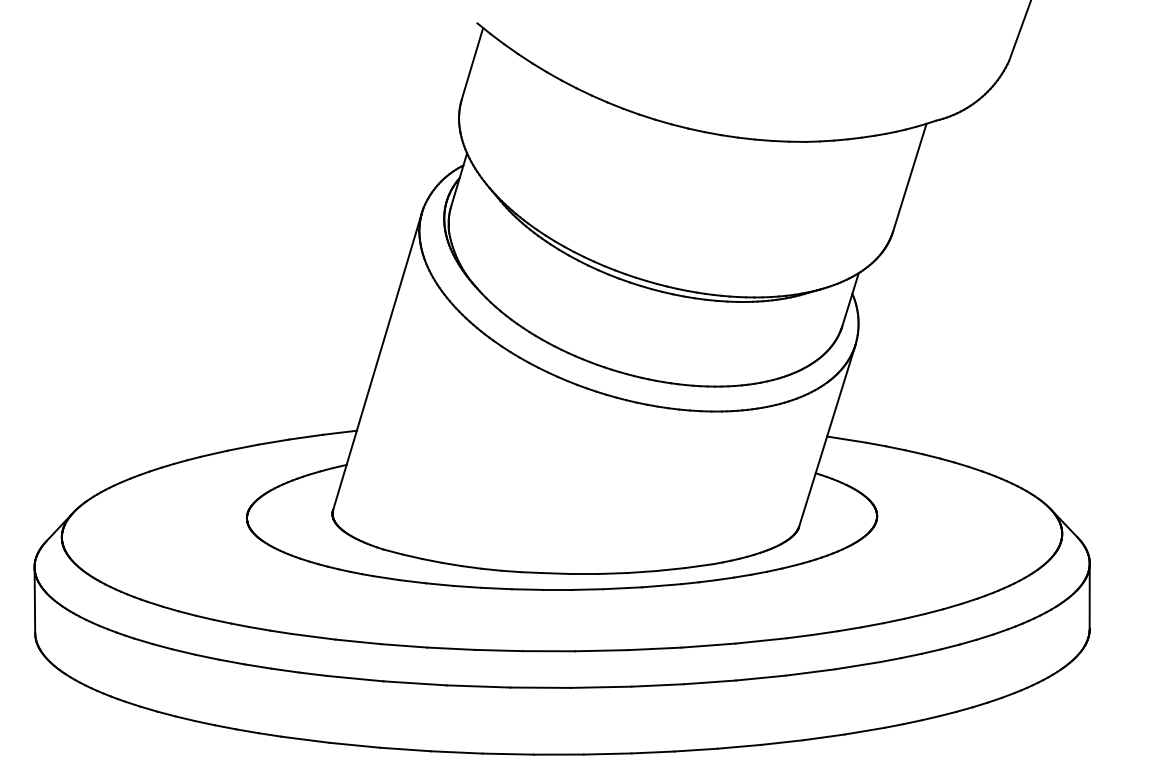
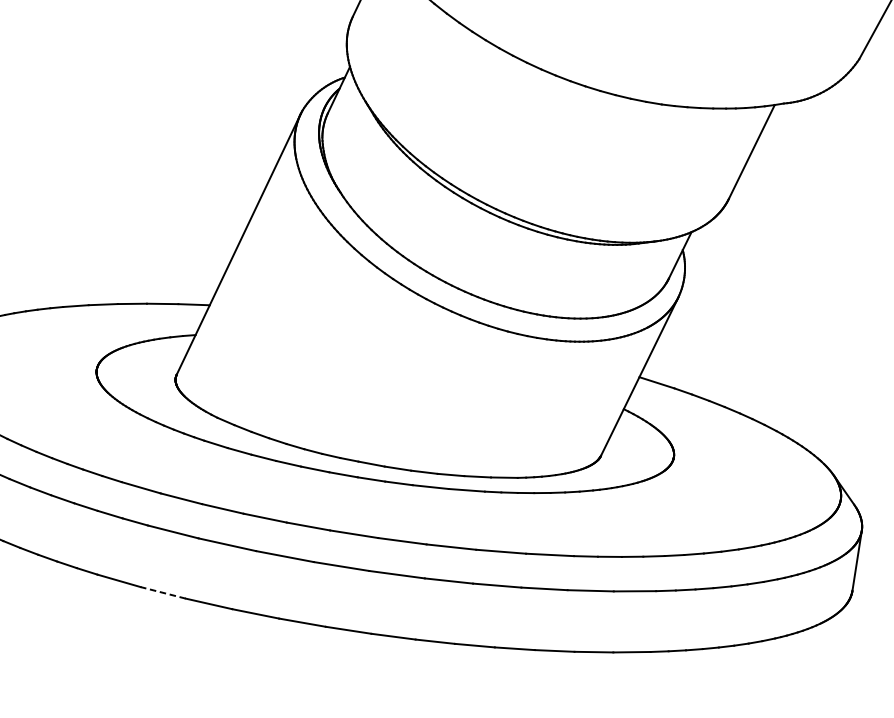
line: (354, 745) -> (163, 593), solid -> dashed

